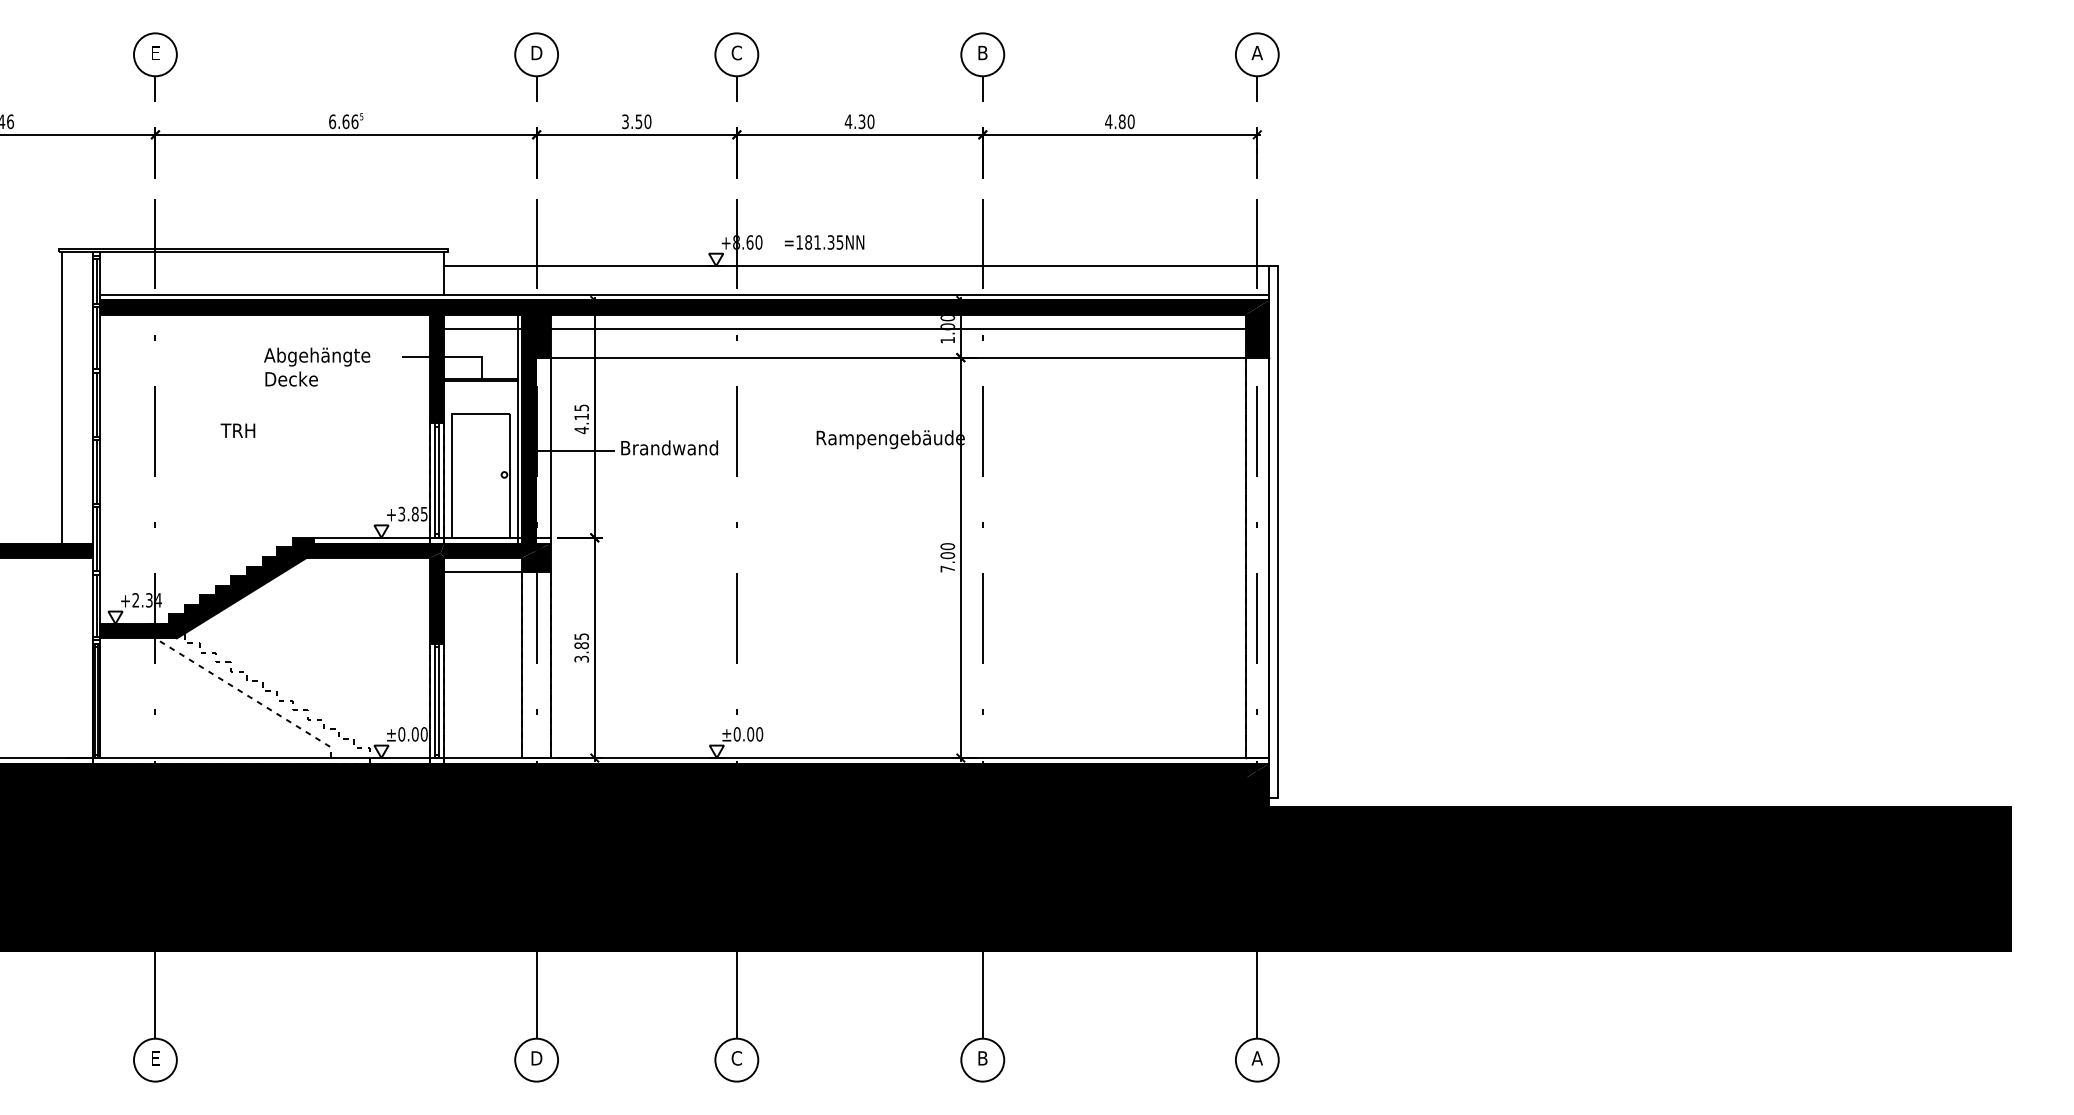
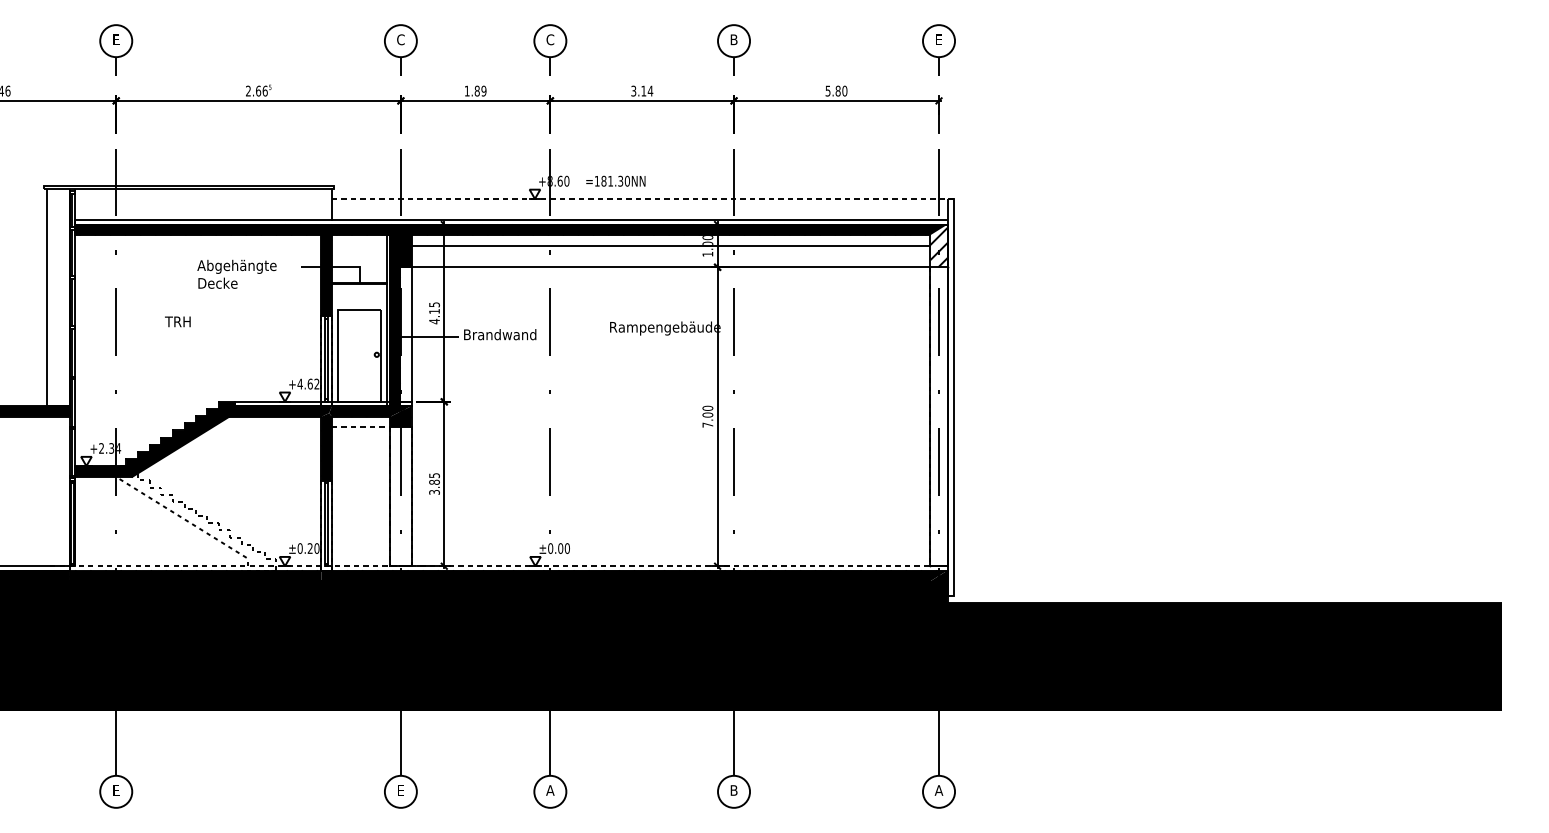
text: (536, 52) -> (400, 39), D -> C
text: (1256, 52) -> (938, 39), A -> E
text: (332, 121) -> (248, 90), 6.66 -> 2.66
text: (636, 121) -> (475, 90), 3.50 -> 1.89
text: (859, 121) -> (641, 90), 4.30 -> 3.14
text: (1108, 121) -> (827, 90), 4.80 -> 5.80
text: (839, 242) -> (627, 181), =181.35NN -> =181.30NN
line: (861, 266) -> (643, 199), solid -> dashed
fill: (1256, 328) -> (938, 245), removed
line: (483, 329) -> (361, 246), removed
text: (412, 513) -> (308, 383), +3.85 -> +4.62
line: (483, 572) -> (361, 427), solid -> dashed
text: (414, 734) -> (309, 548), ±0.00 -> ±0.20
line: (667, 758) -> (498, 566), solid -> dashed
text: (536, 1058) -> (400, 790), D -> E
text: (736, 1058) -> (550, 790), C -> A

